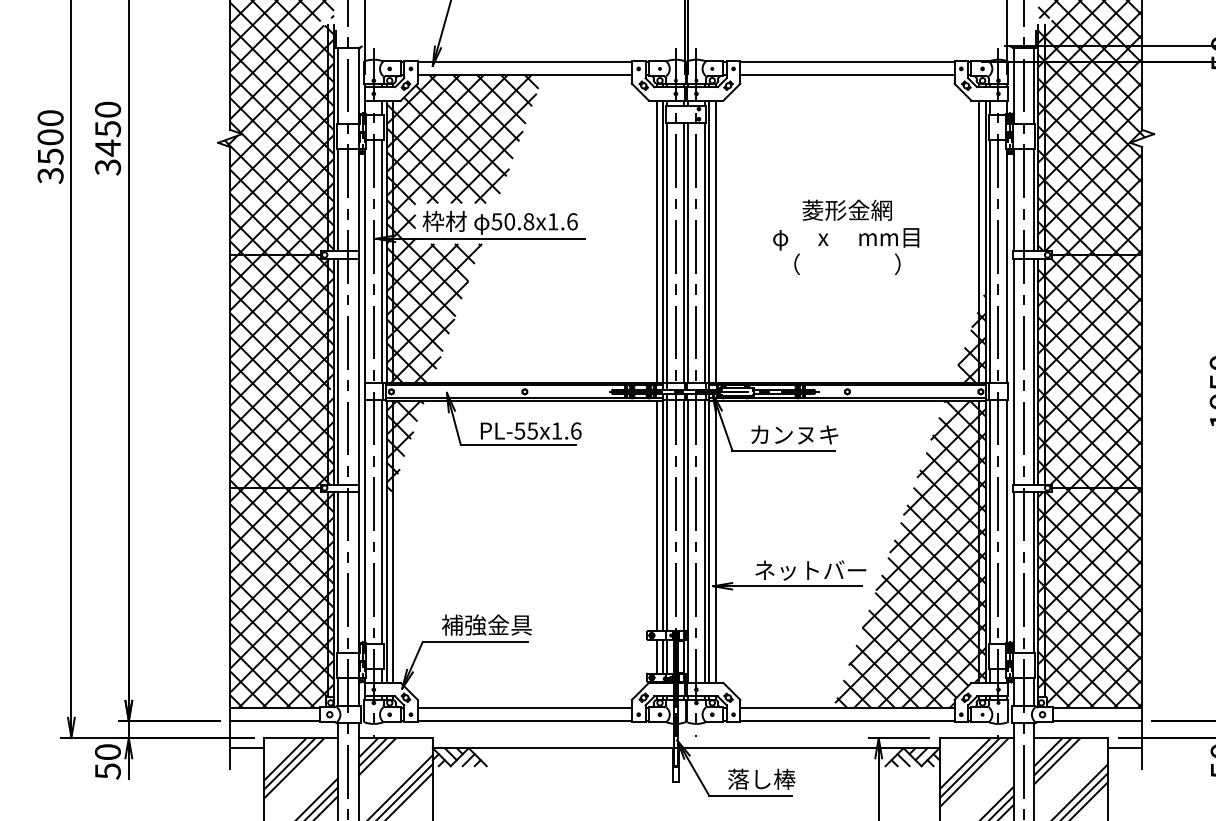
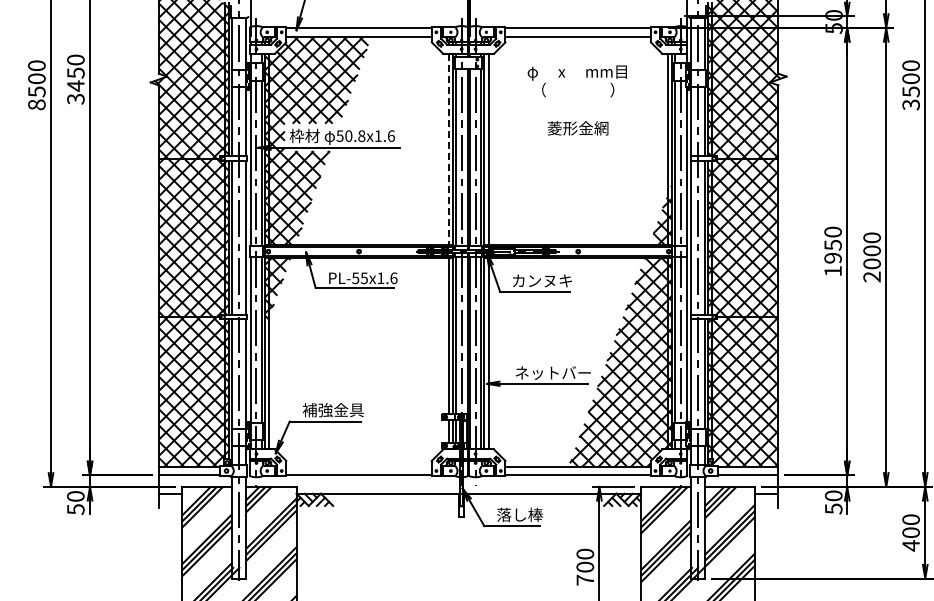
text: (50, 175) -> (36, 104), 3500 -> 8500
line: (656, 241) -> (448, 149), solid -> dashed
text: (844, 251) -> (576, 81), moved
line: (524, 708) -> (358, 466), removed

